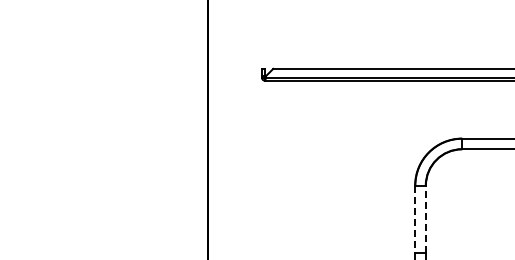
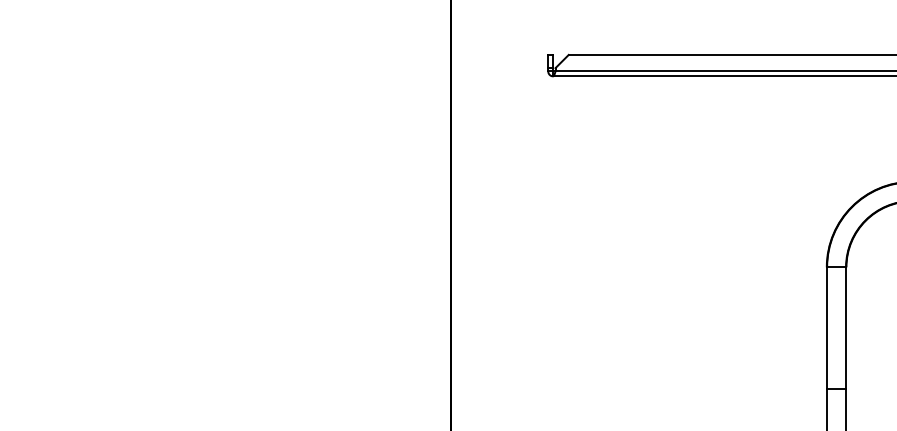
line: (425, 218) -> (845, 327), dashed -> solid
line: (415, 219) -> (827, 328), dashed -> solid

